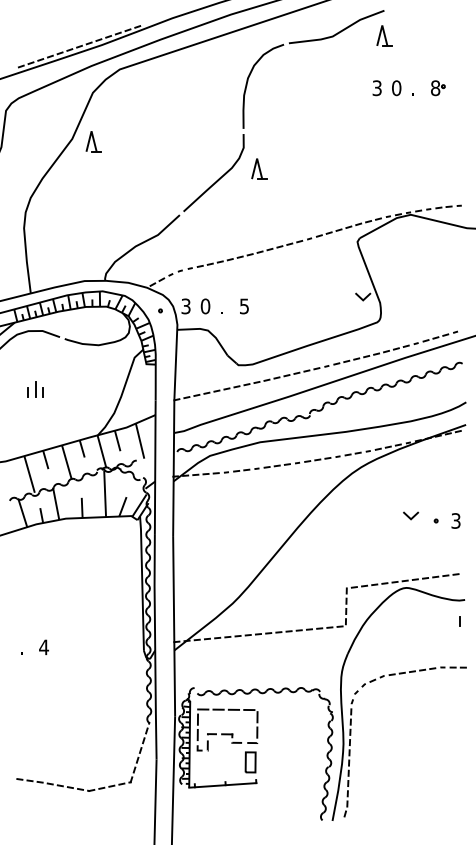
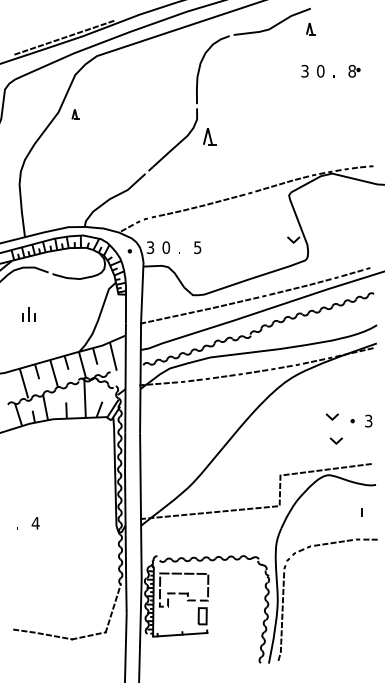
part: (383, 35) -> (310, 28), size x0.7
part: (93, 141) -> (75, 114), size x0.6
line: (413, 544) -> (334, 440), added
line: (459, 621) -> (361, 512), moved

